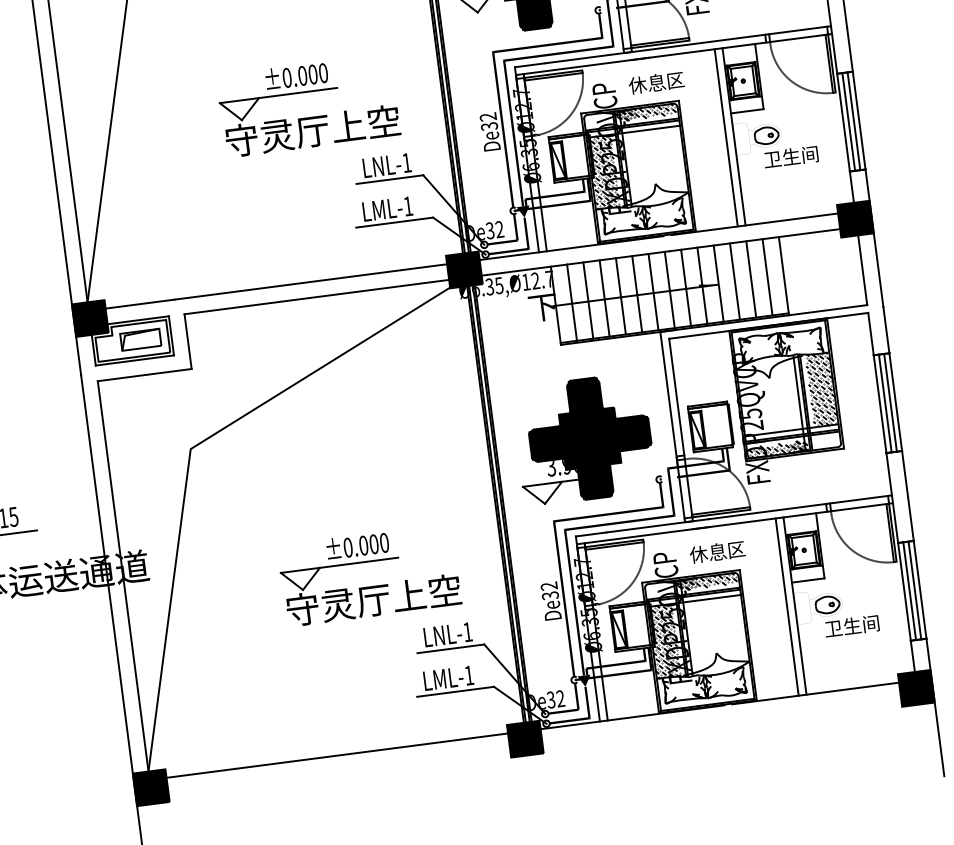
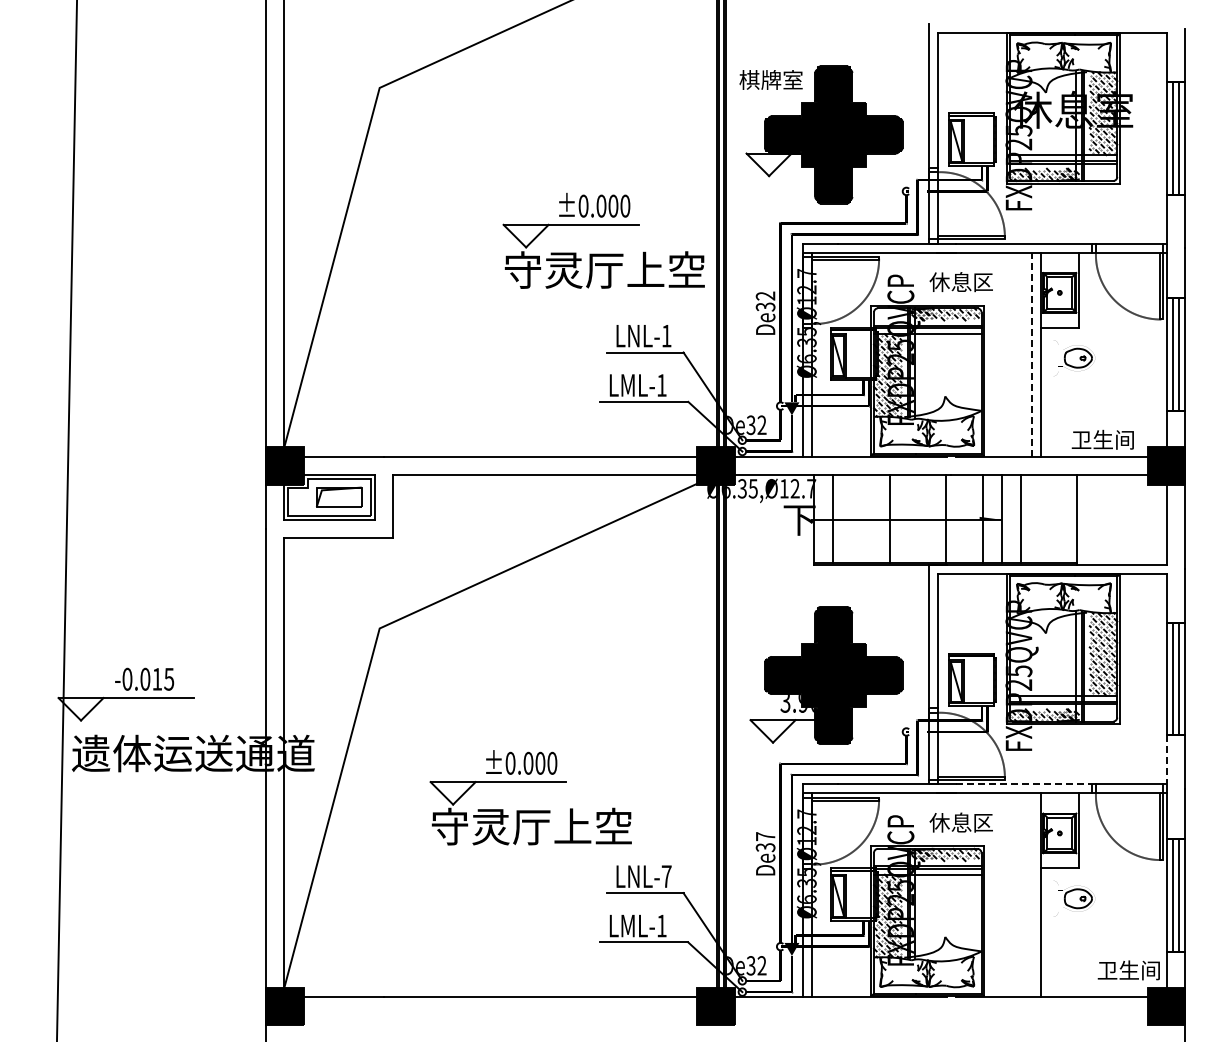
part: (309, 116) -> (603, 253), moved
line: (726, 137) -> (1032, 354), solid -> dashed
text: (790, 156) -> (1102, 439), moved
line: (767, 277) -> (1058, 518), removed
line: (751, 279) -> (1039, 518), removed
line: (685, 287) -> (964, 518), removed
line: (653, 291) -> (927, 518), removed
line: (637, 294) -> (908, 518), removed
line: (604, 298) -> (870, 518), removed
line: (587, 300) -> (851, 518), removed
line: (889, 474) -> (1167, 760), solid -> dashed
line: (767, 511) -> (1023, 784), solid -> dashed
part: (370, 586) -> (530, 810), moved
text: (549, 586) -> (765, 836), De32 -> De37
line: (787, 607) -> (1032, 895), removed
text: (851, 626) -> (1128, 970), moved
text: (467, 632) -> (666, 876), LNL-1 -> LNL-7

